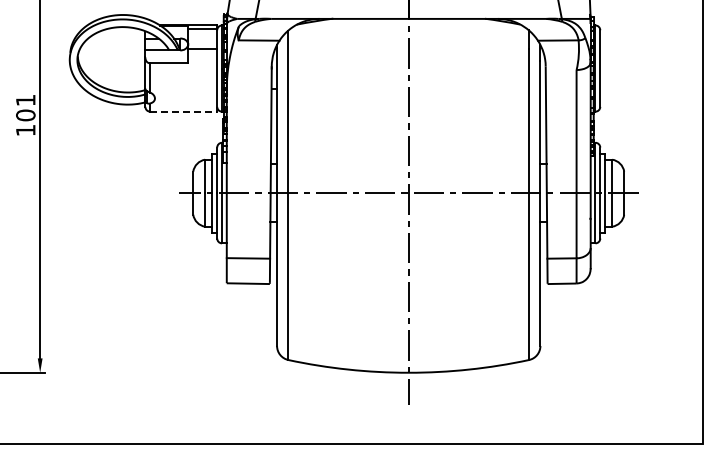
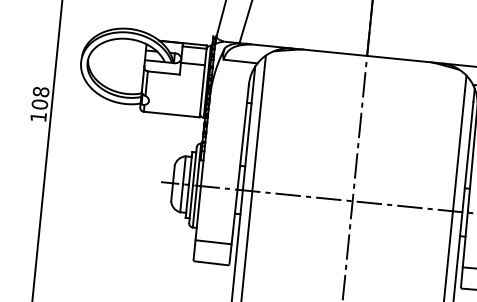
text: (25, 100) -> (40, 92), 101 -> 108
line: (183, 111) -> (171, 114), dashed -> solid

